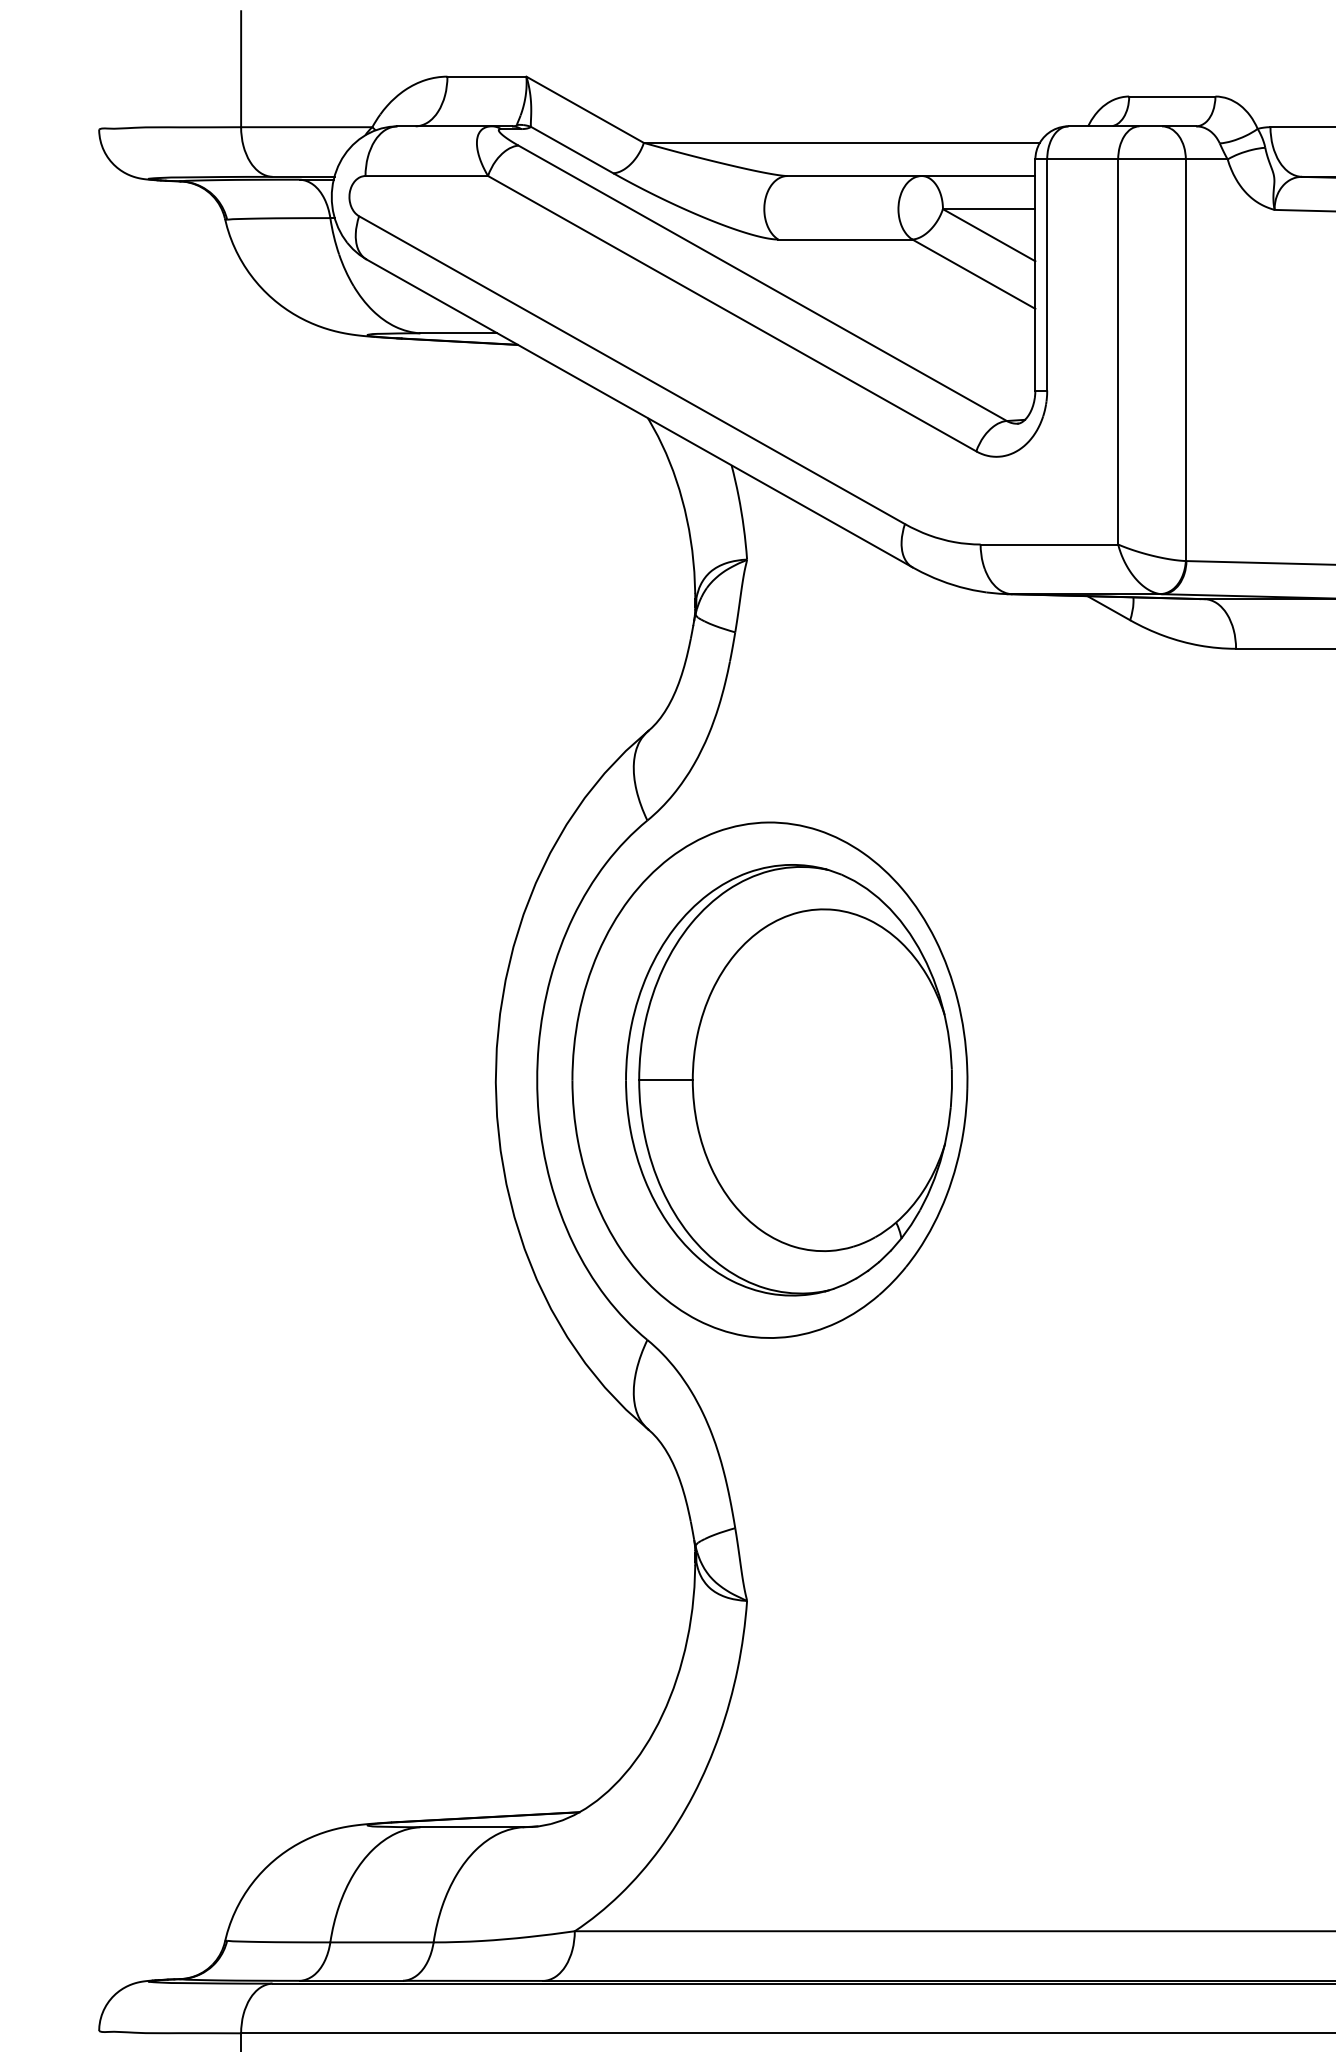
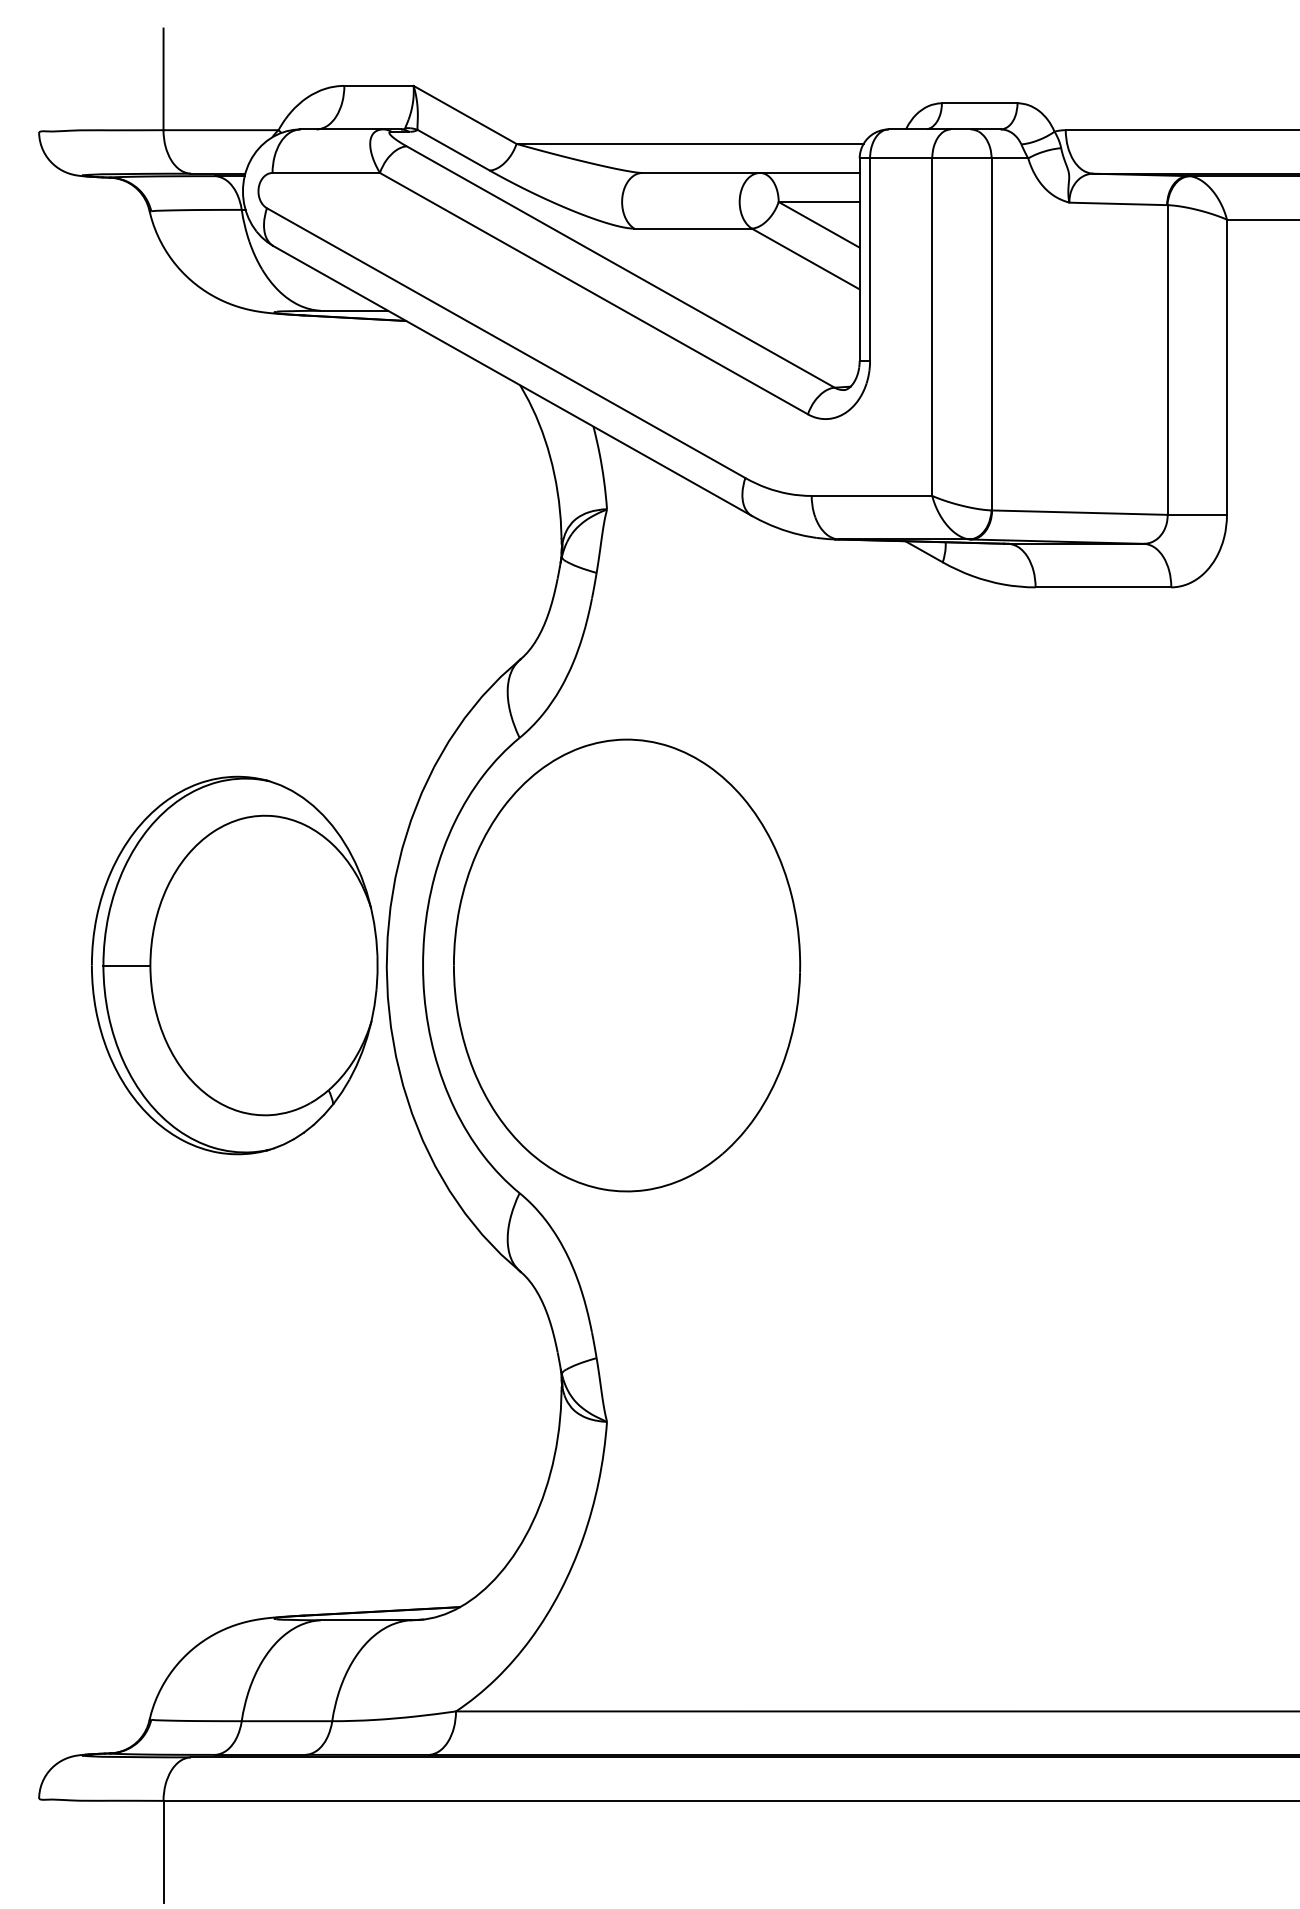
part: (788, 1080) -> (234, 965), moved

